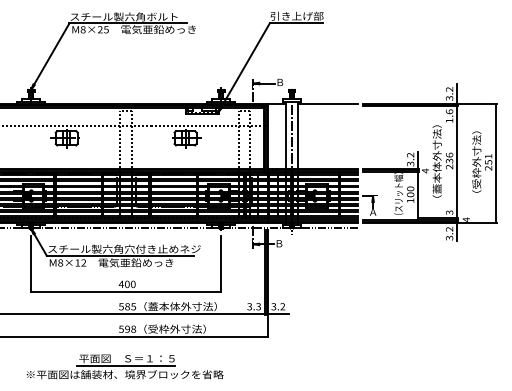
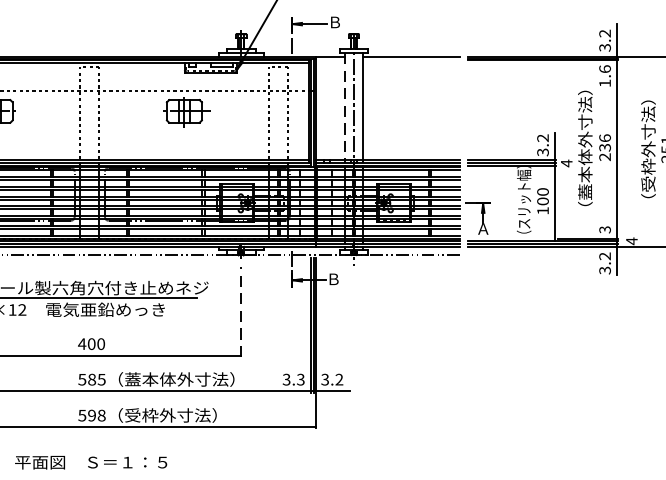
line: (286, 135) -> (345, 106), solid -> dashed
line: (221, 263) -> (241, 310), solid -> dashed
line: (125, 365) -> (88, 473), removed

